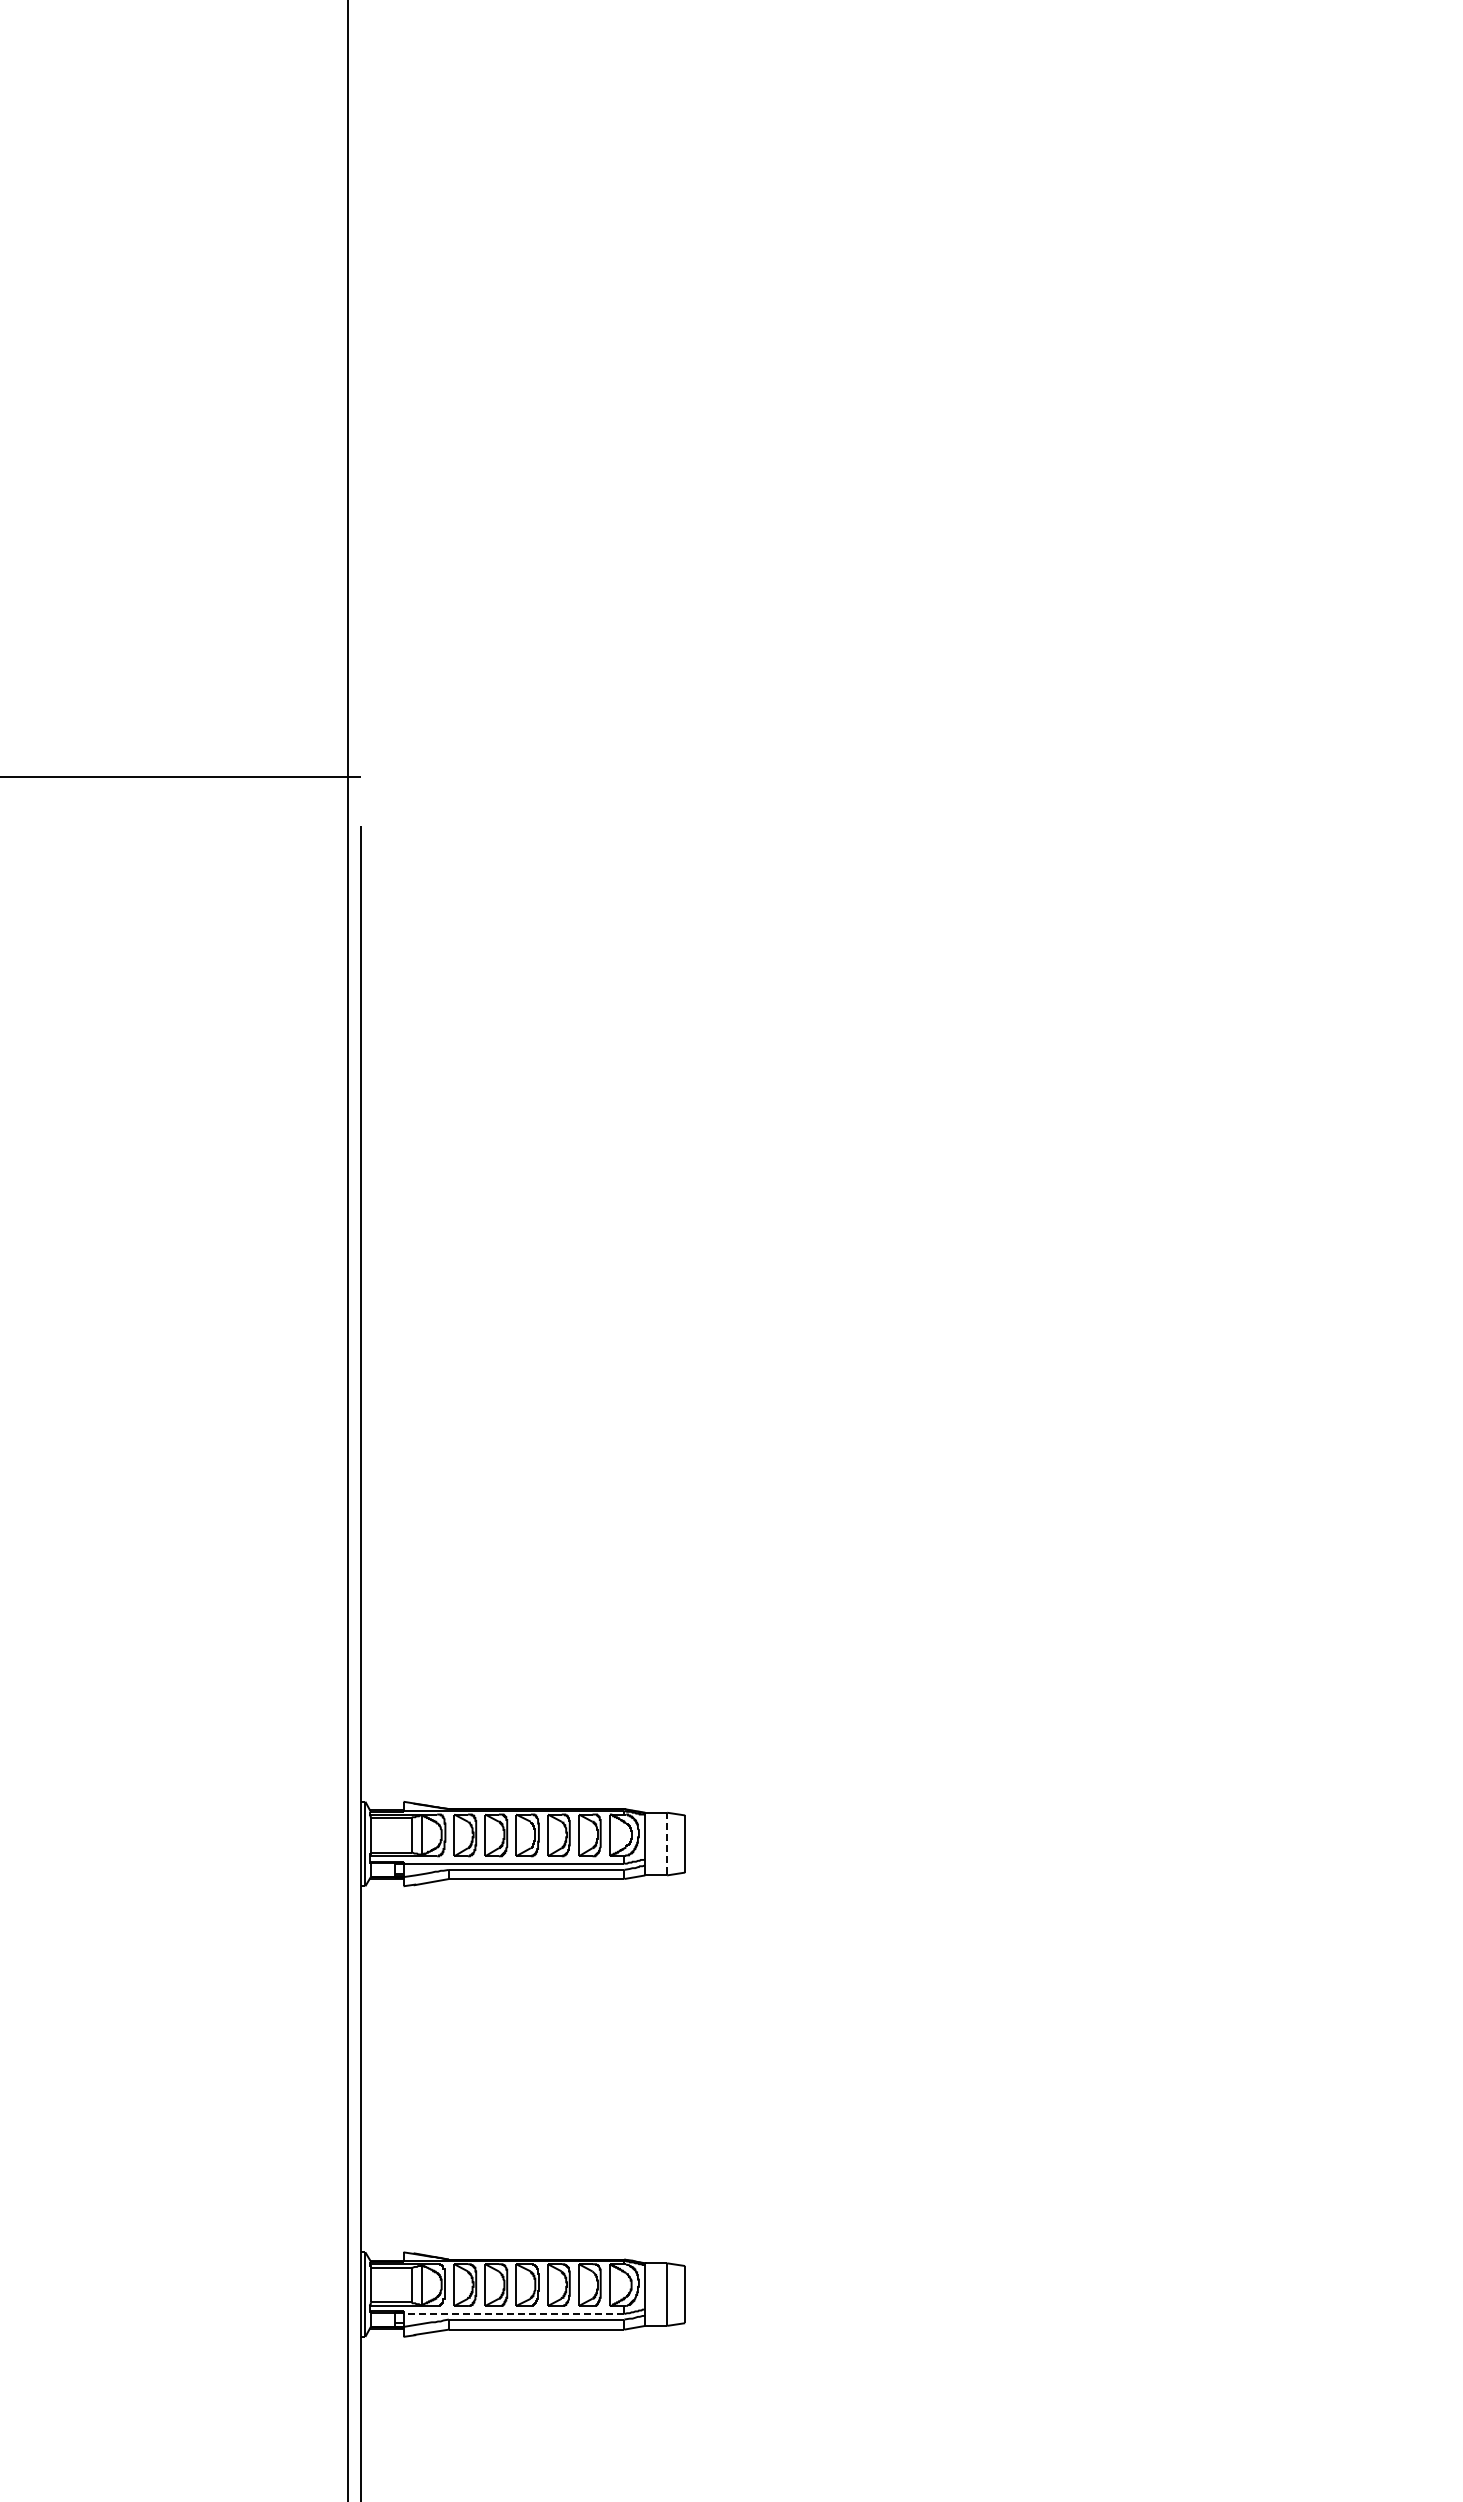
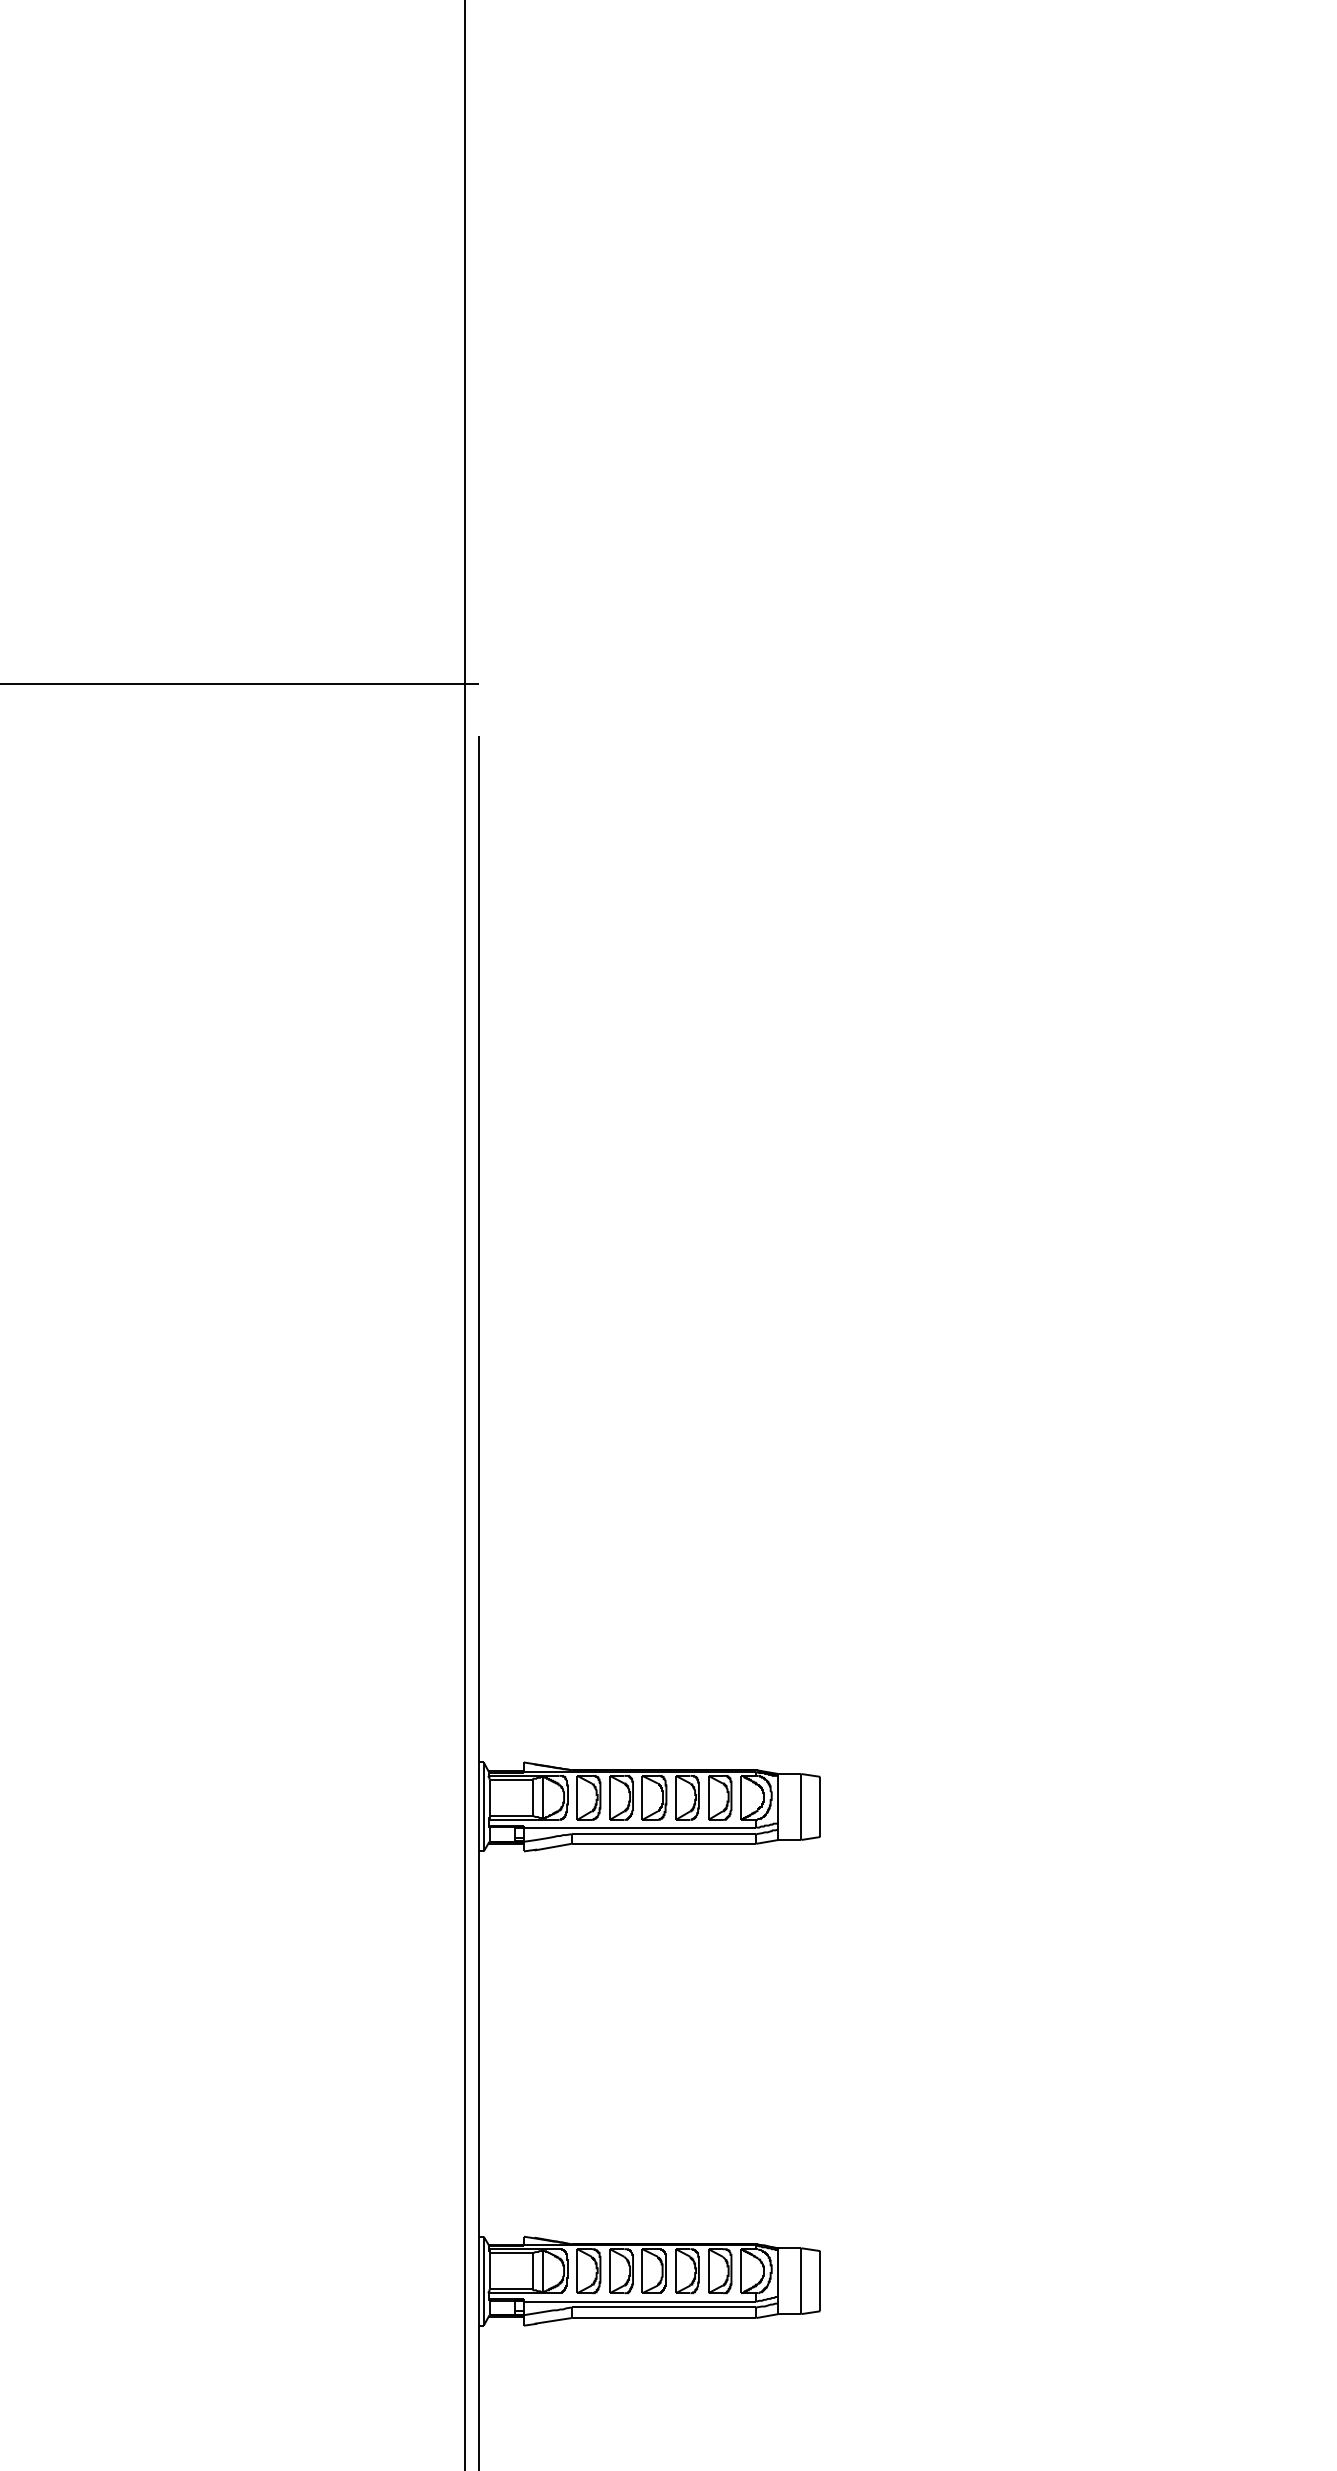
line: (667, 1842) -> (801, 1805), dashed -> solid
line: (513, 2314) -> (639, 2302), dashed -> solid

